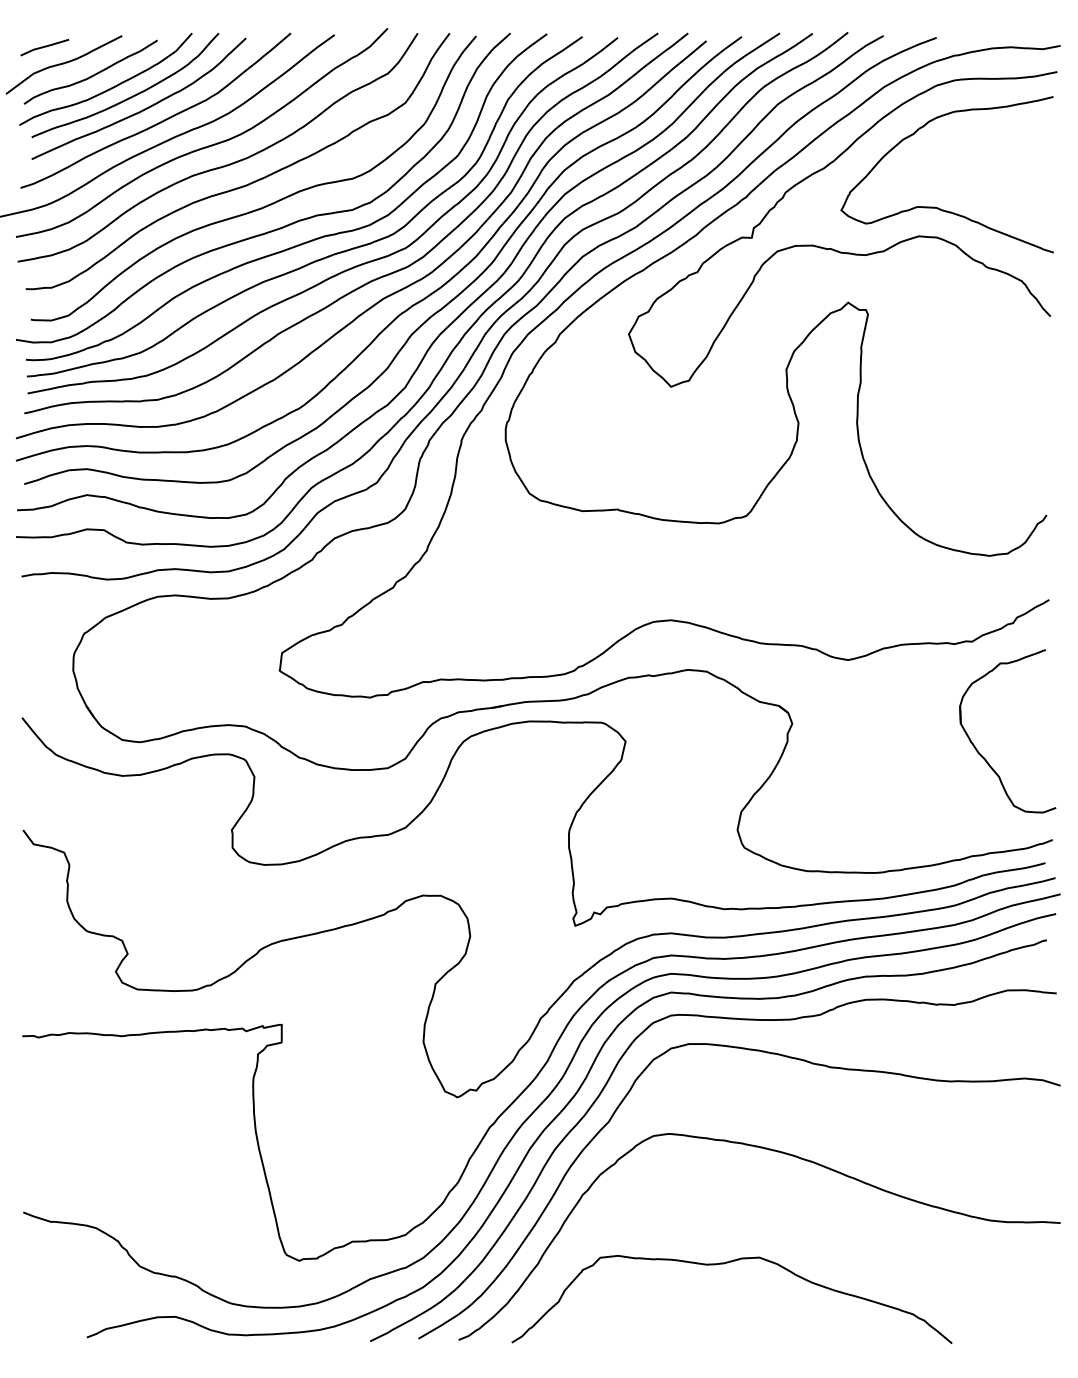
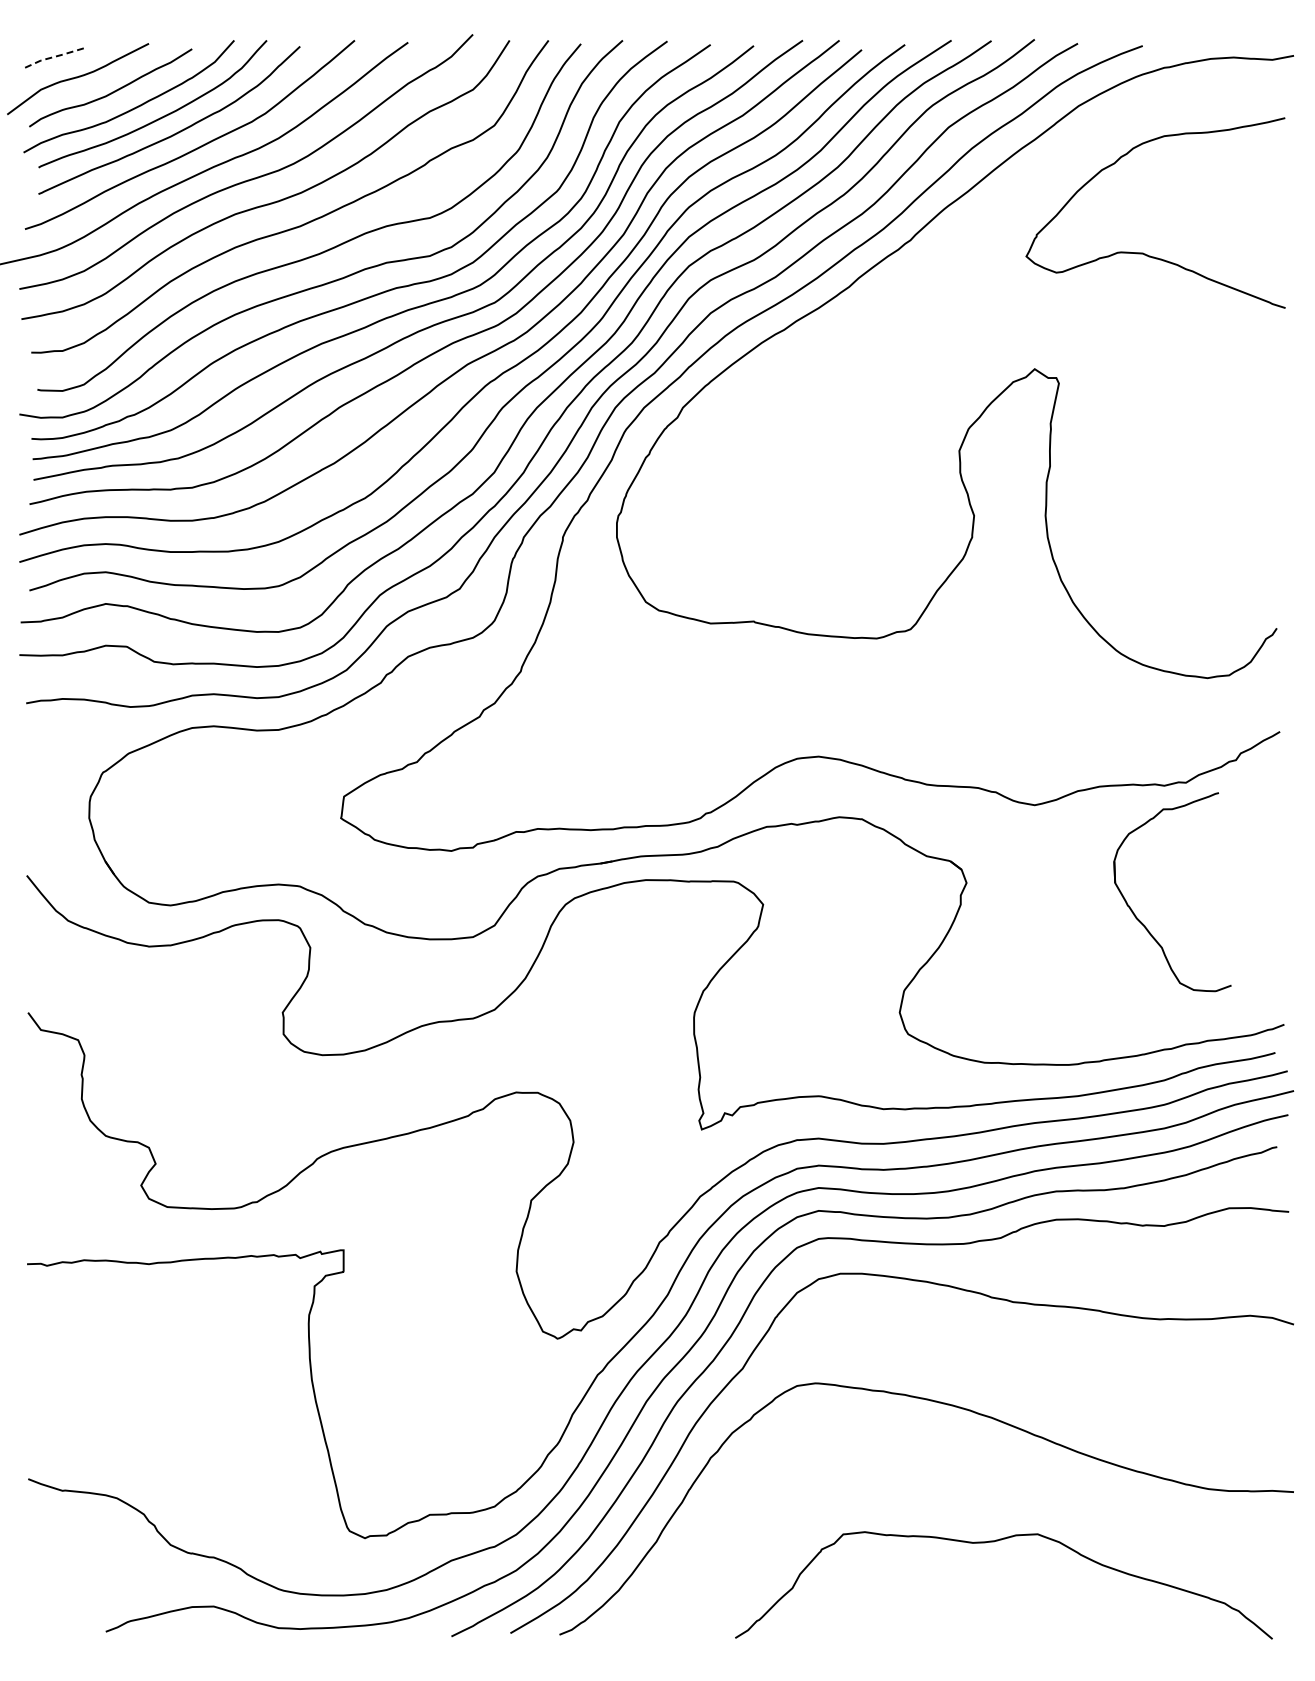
line: (44, 46) -> (54, 56), solid -> dashed
curve: (835, 249) -> (1019, 304), removed
part: (983, 756) -> (1142, 922), moved
curve: (724, 1264) -> (994, 1542), moved

